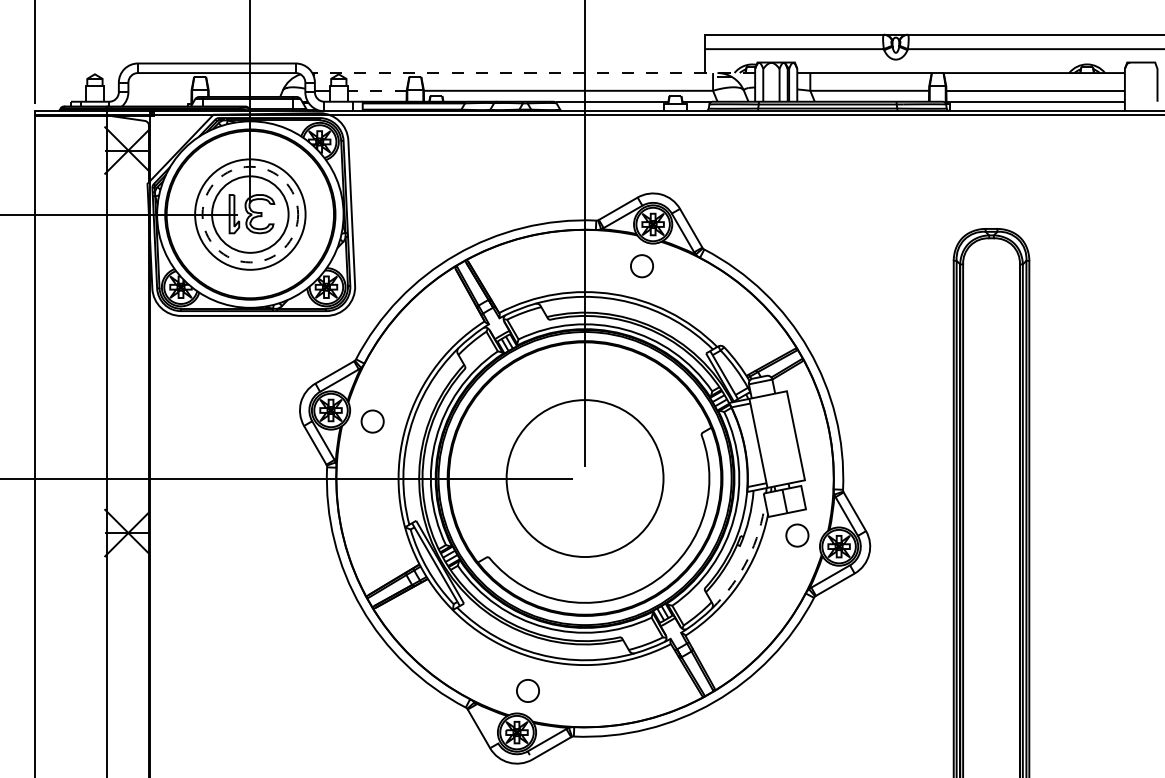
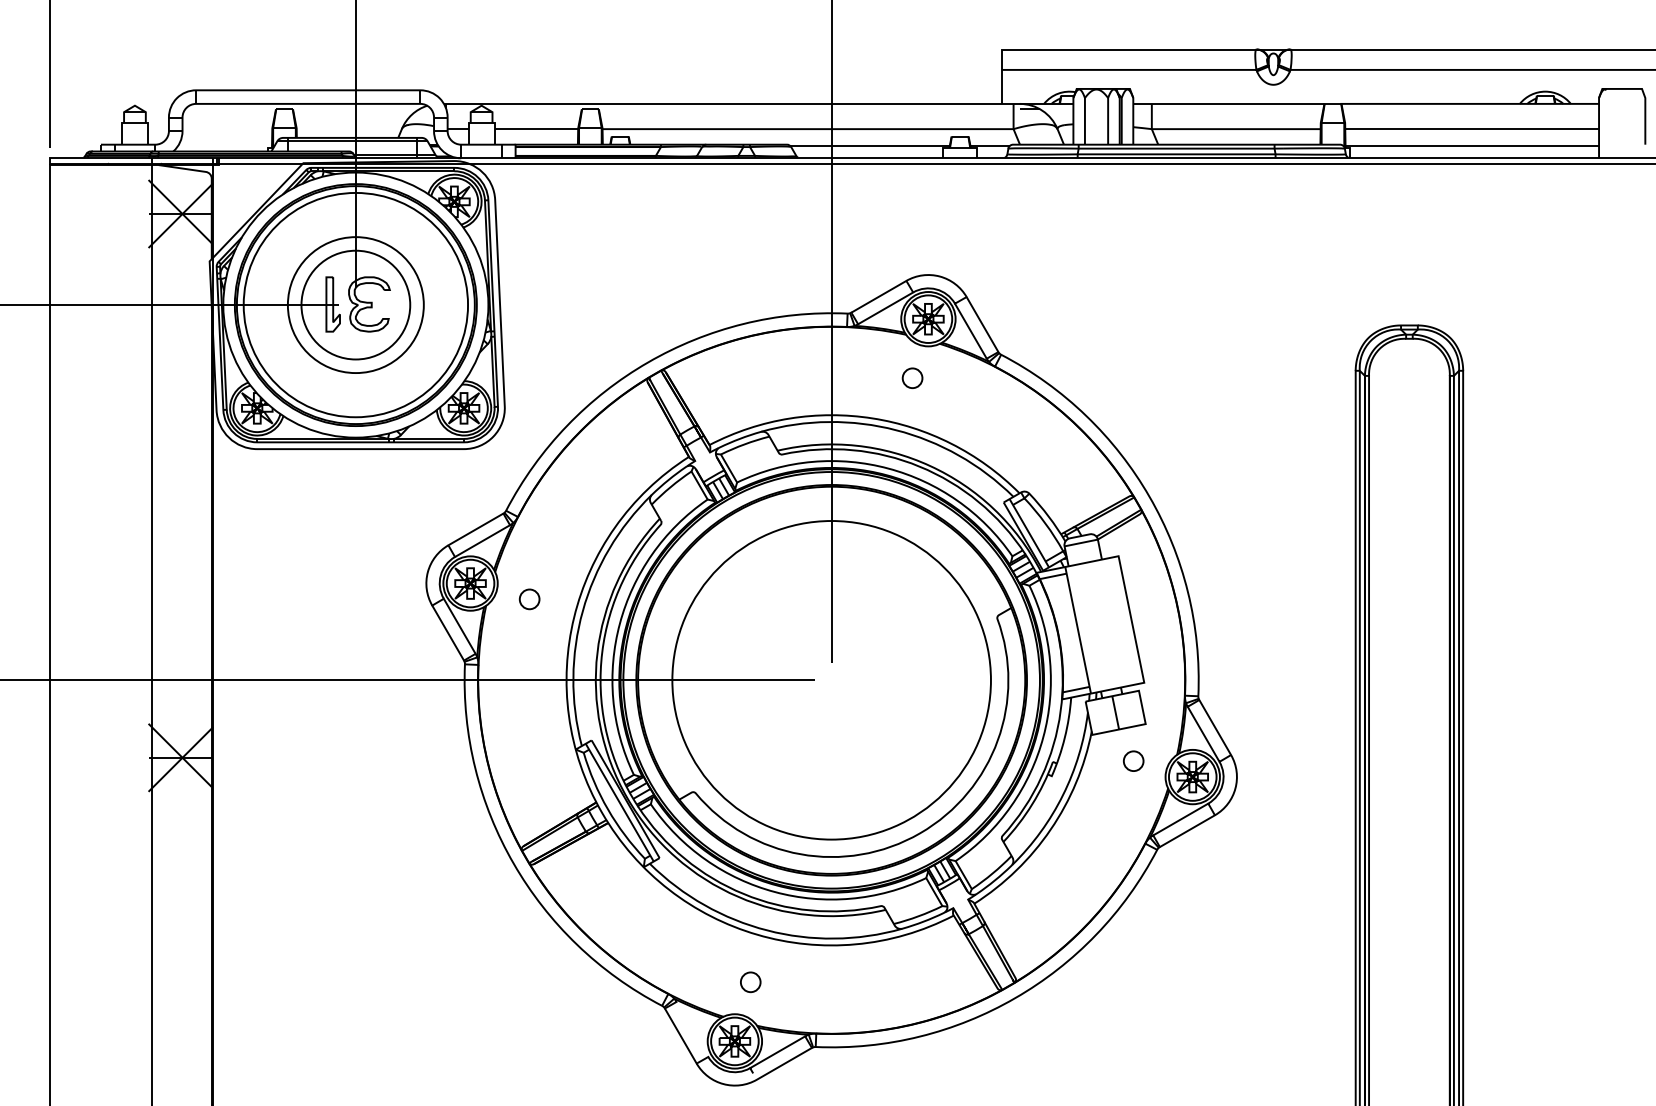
line: (533, 72) -> (758, 103), dashed -> solid
line: (377, 91) -> (536, 129), dashed -> solid
circle: (250, 214) -> (355, 304), size x1.43
circle: (250, 214) -> (355, 305), dashed -> solid
circle: (641, 265) -> (912, 377), size x0.62
circle: (372, 421) -> (529, 599), size x0.62
circle: (584, 478) -> (831, 680), size x1.43
circle: (797, 534) -> (1133, 760), size x0.62
arc: (748, 559) -> (1063, 795), dashed -> solid
circle: (527, 691) -> (750, 982), size x0.62

